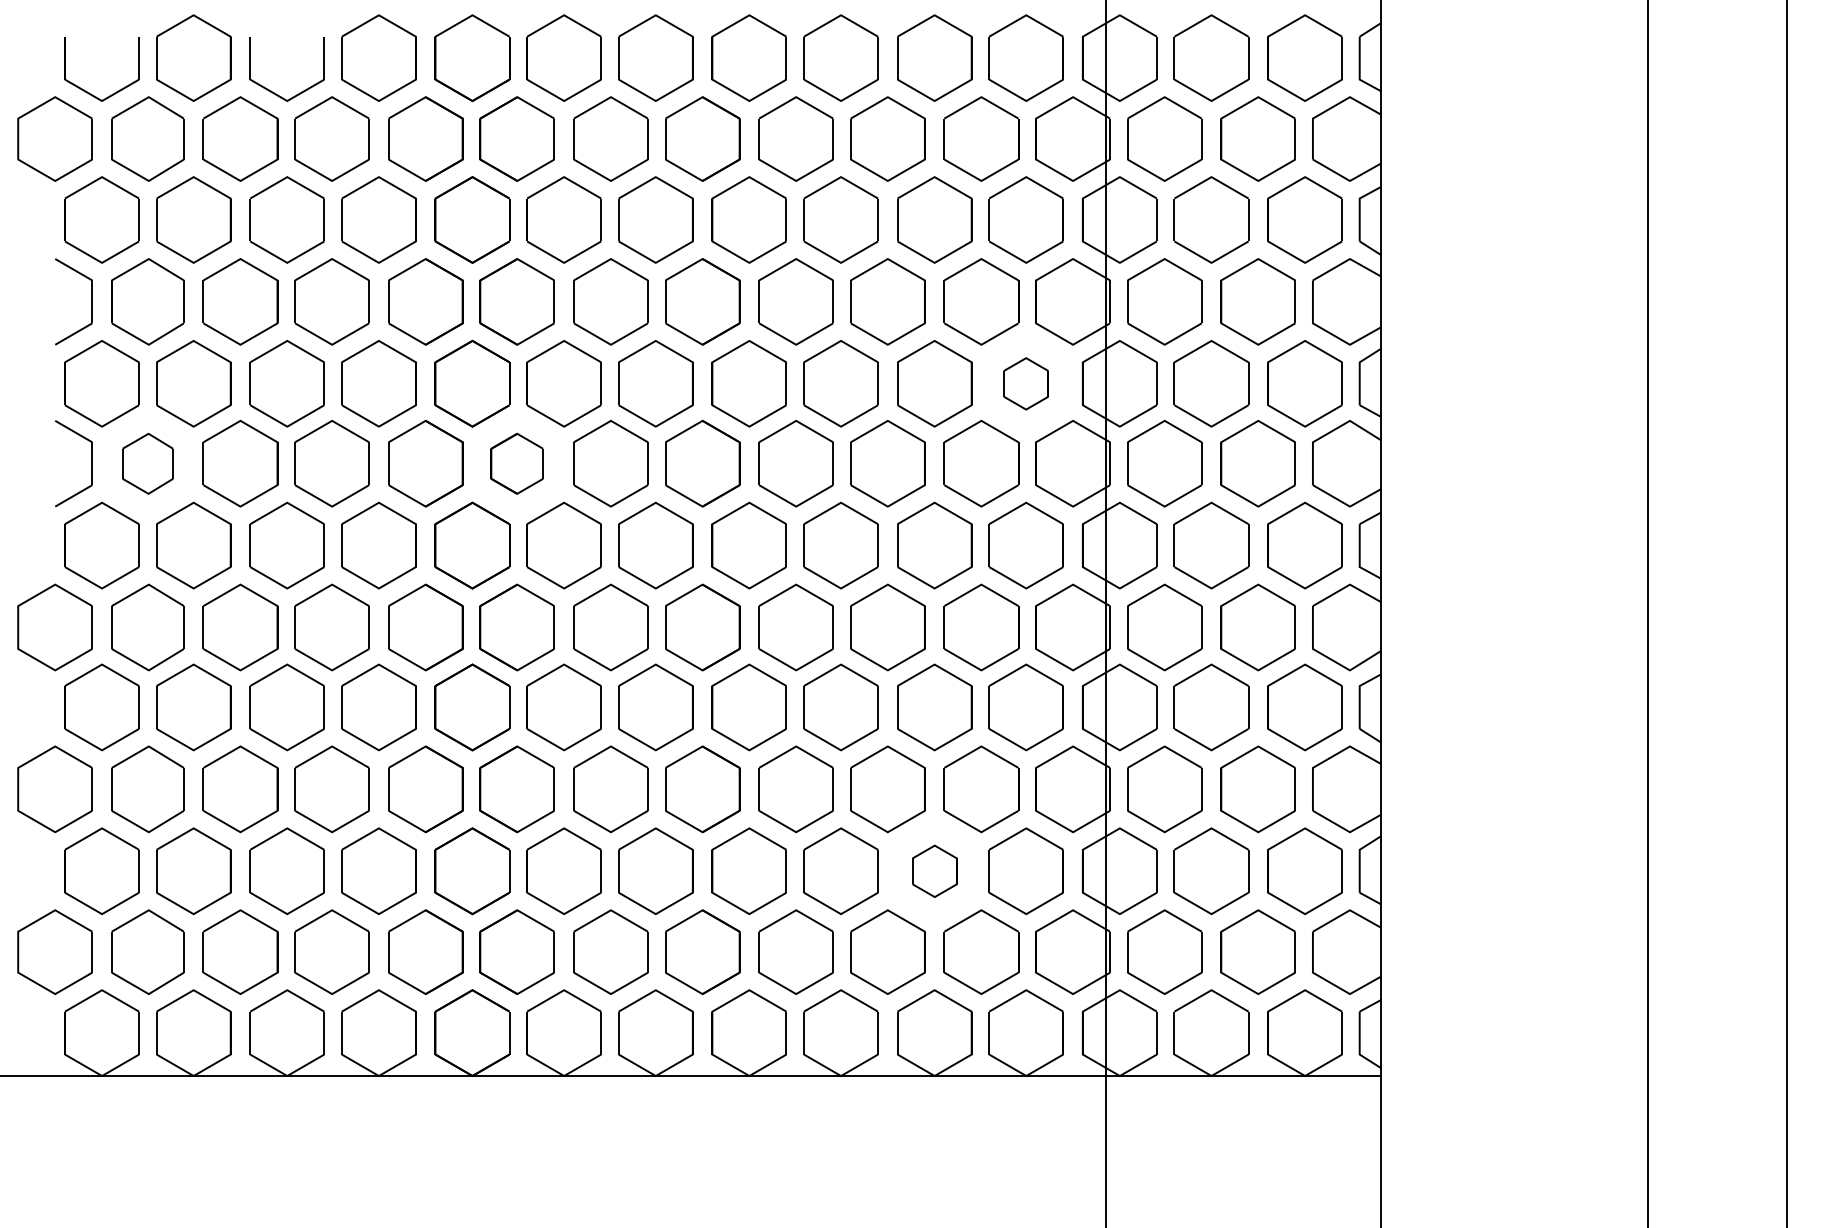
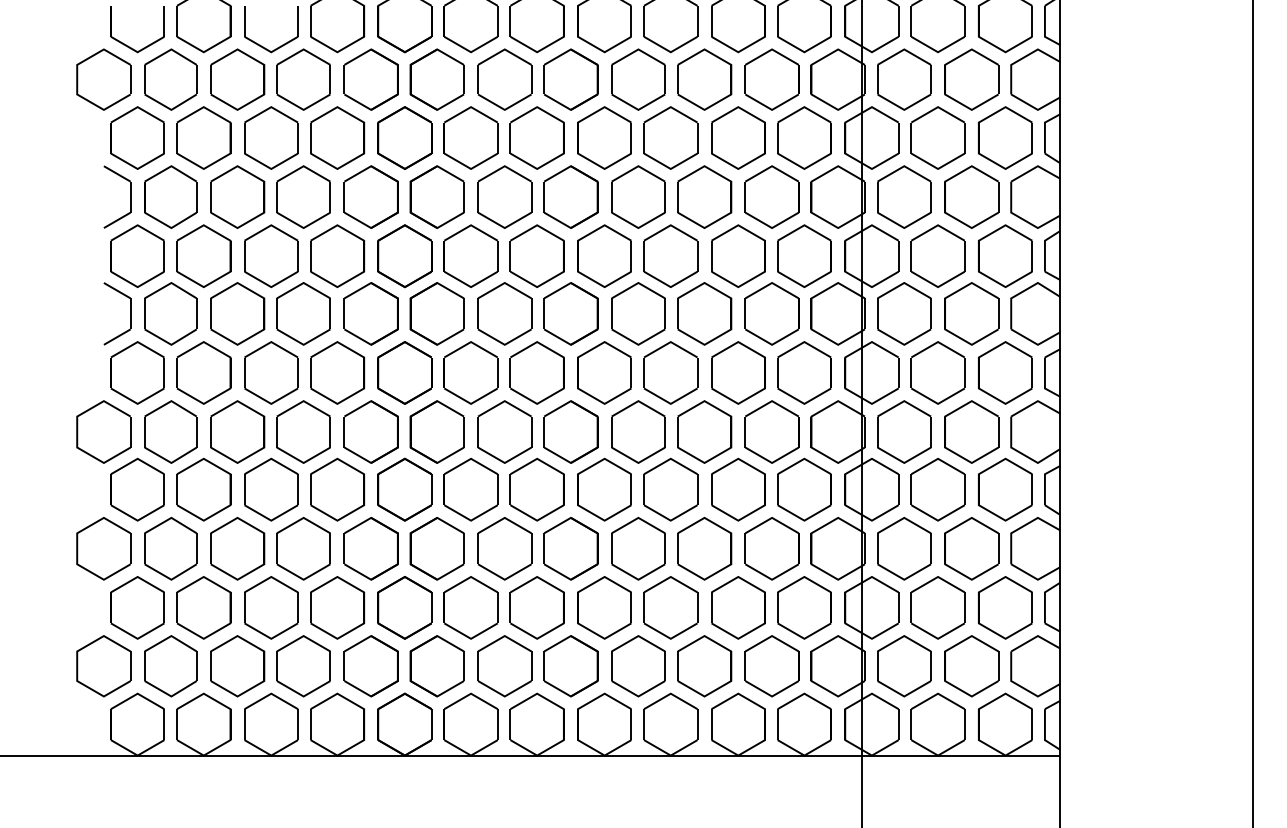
part: (1025, 383) -> (803, 256), size x1.67
part: (147, 463) -> (170, 313), size x1.43
part: (516, 463) -> (436, 313), size x1.43
part: (934, 871) -> (738, 608), size x1.67

